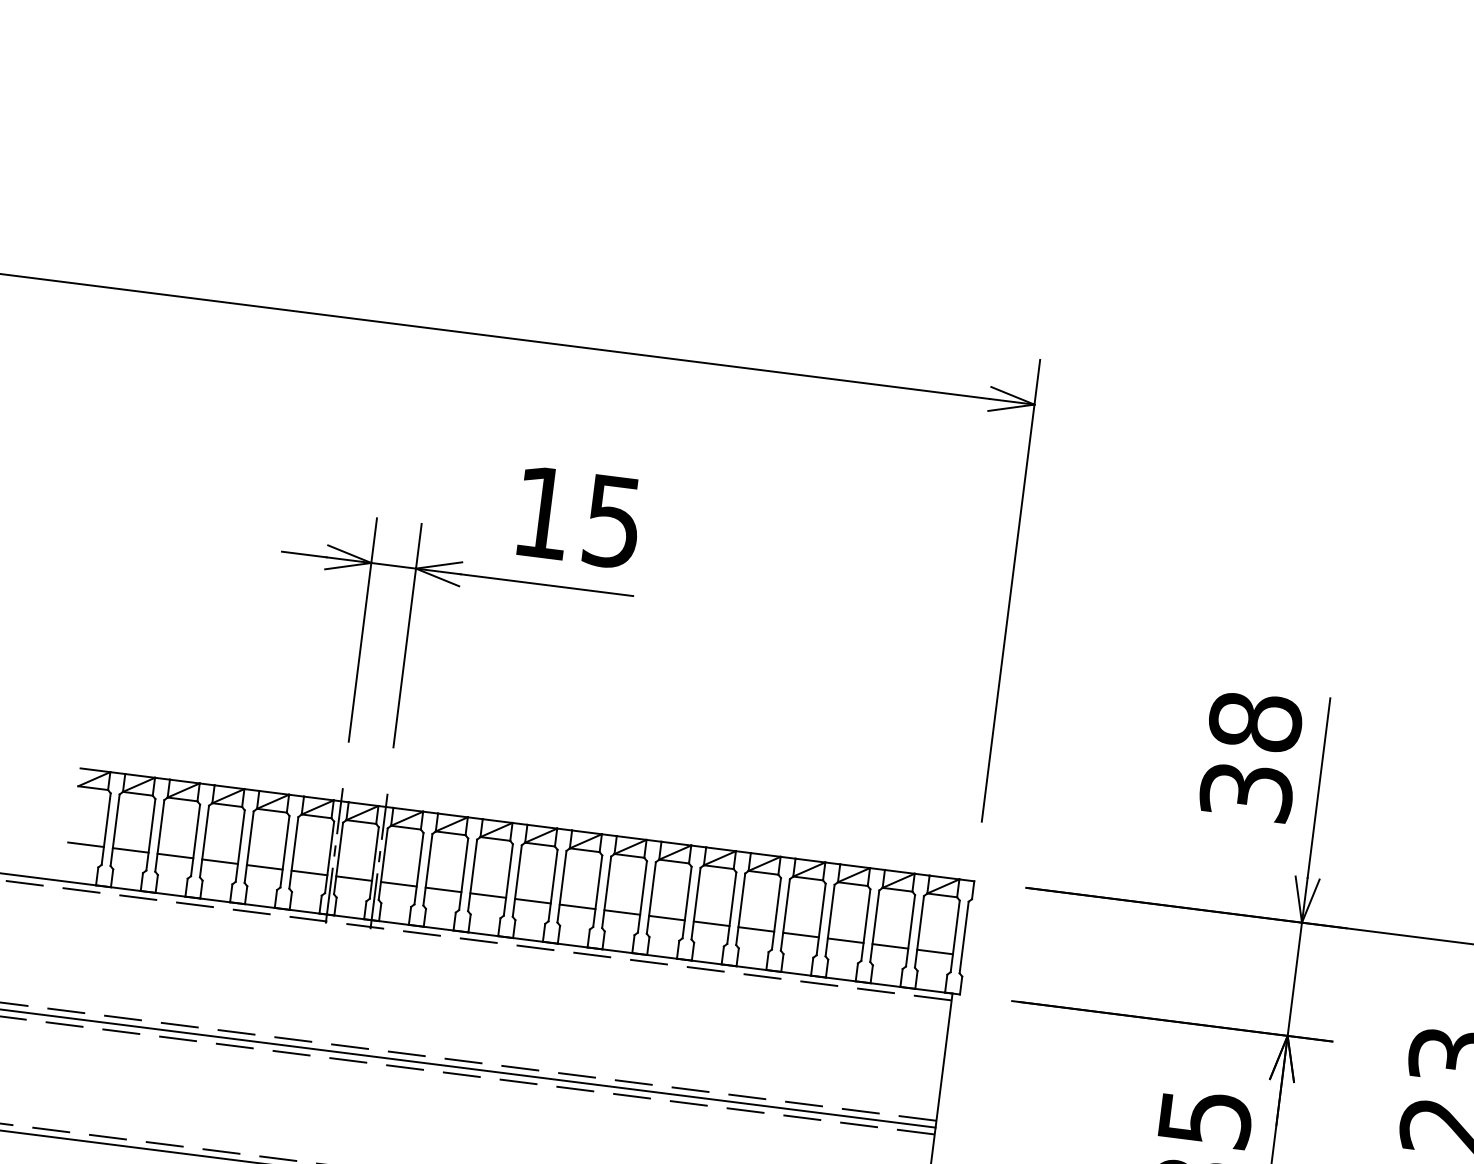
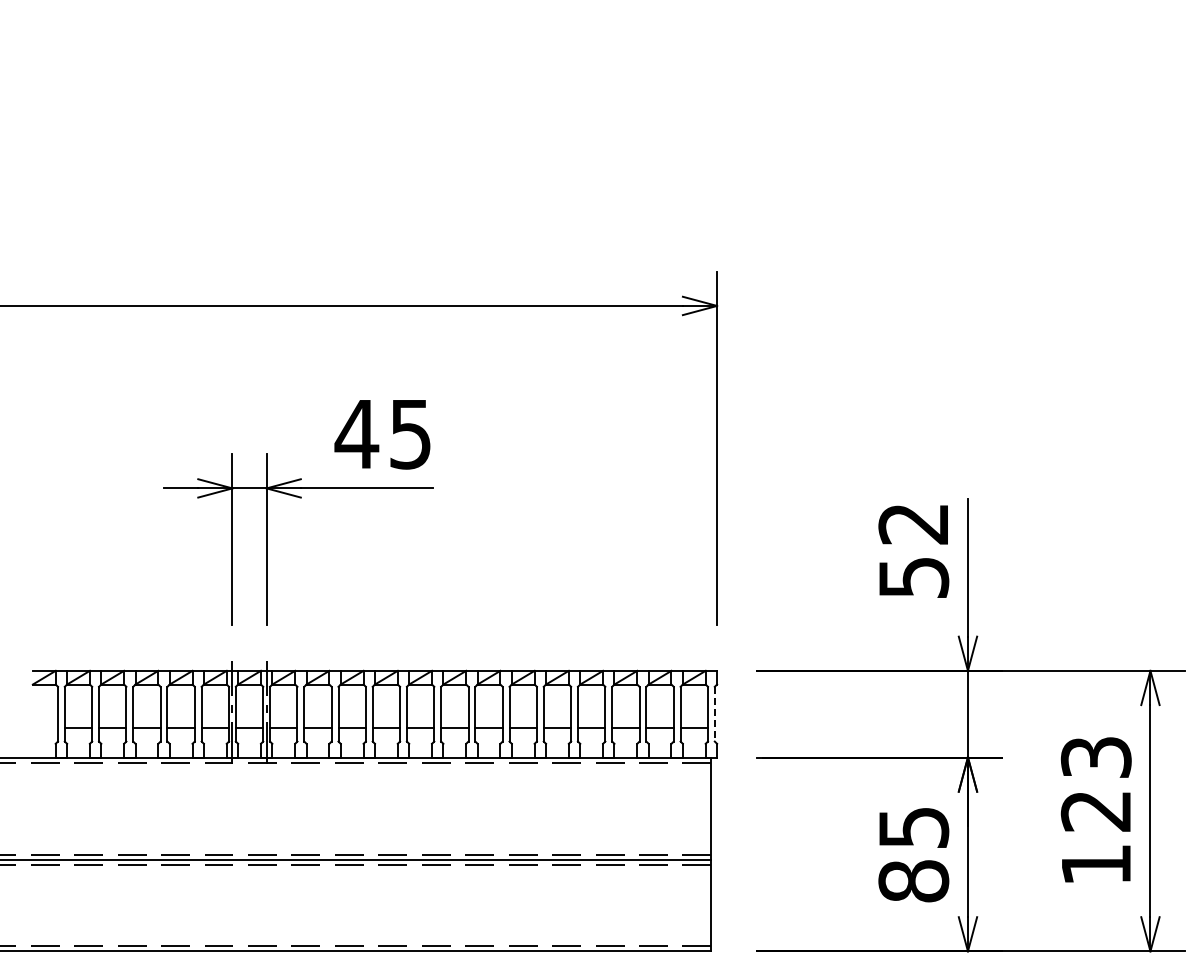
text: (542, 513) -> (356, 434), 15 -> 45
text: (1250, 755) -> (913, 549), 38 -> 52
line: (85, 844) -> (43, 727), removed
line: (963, 937) -> (714, 714), solid -> dashed

